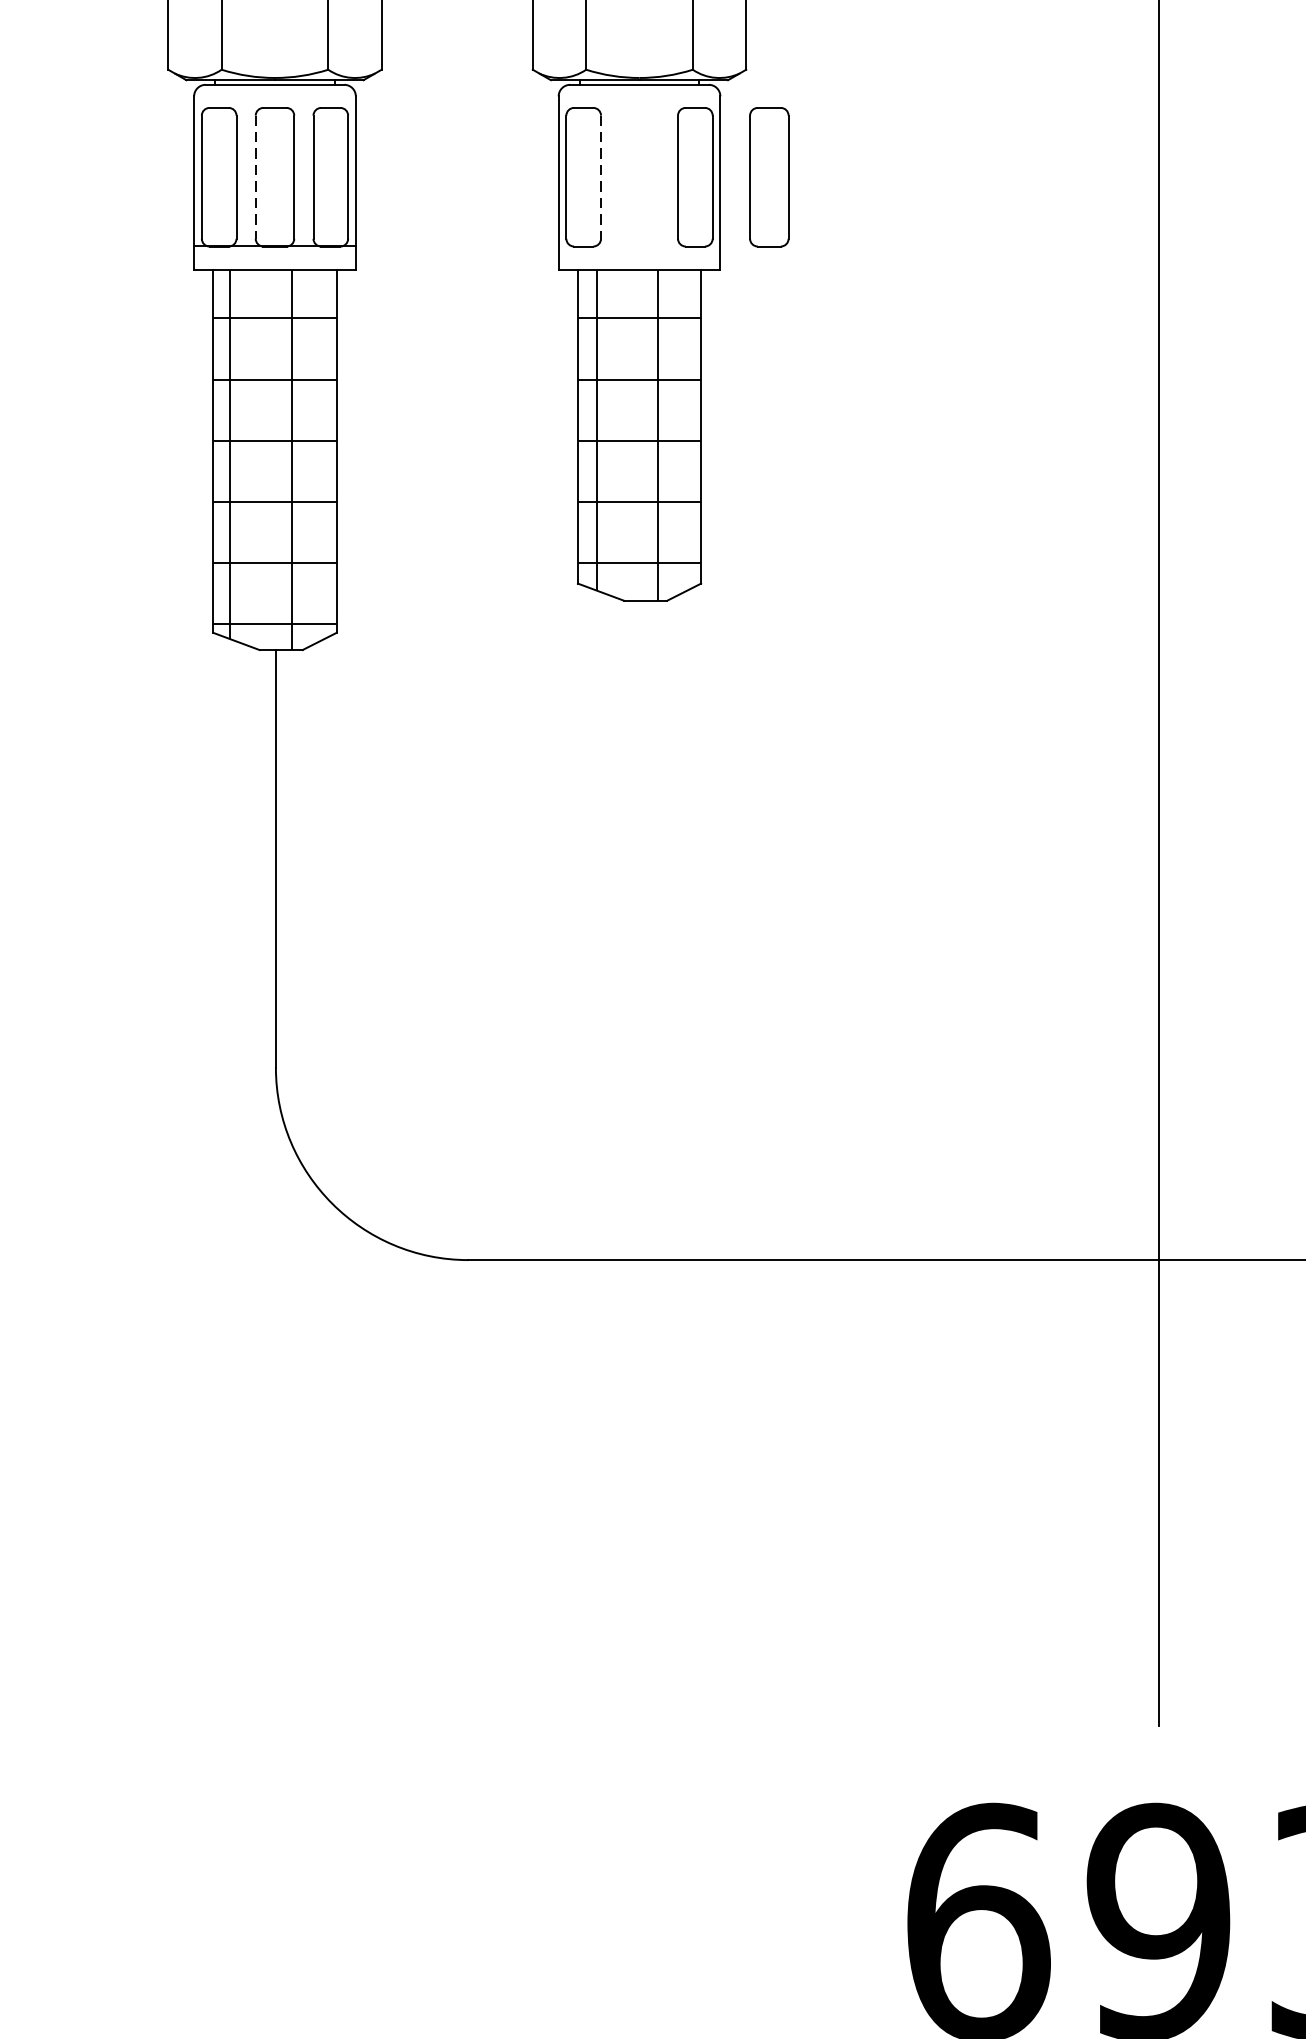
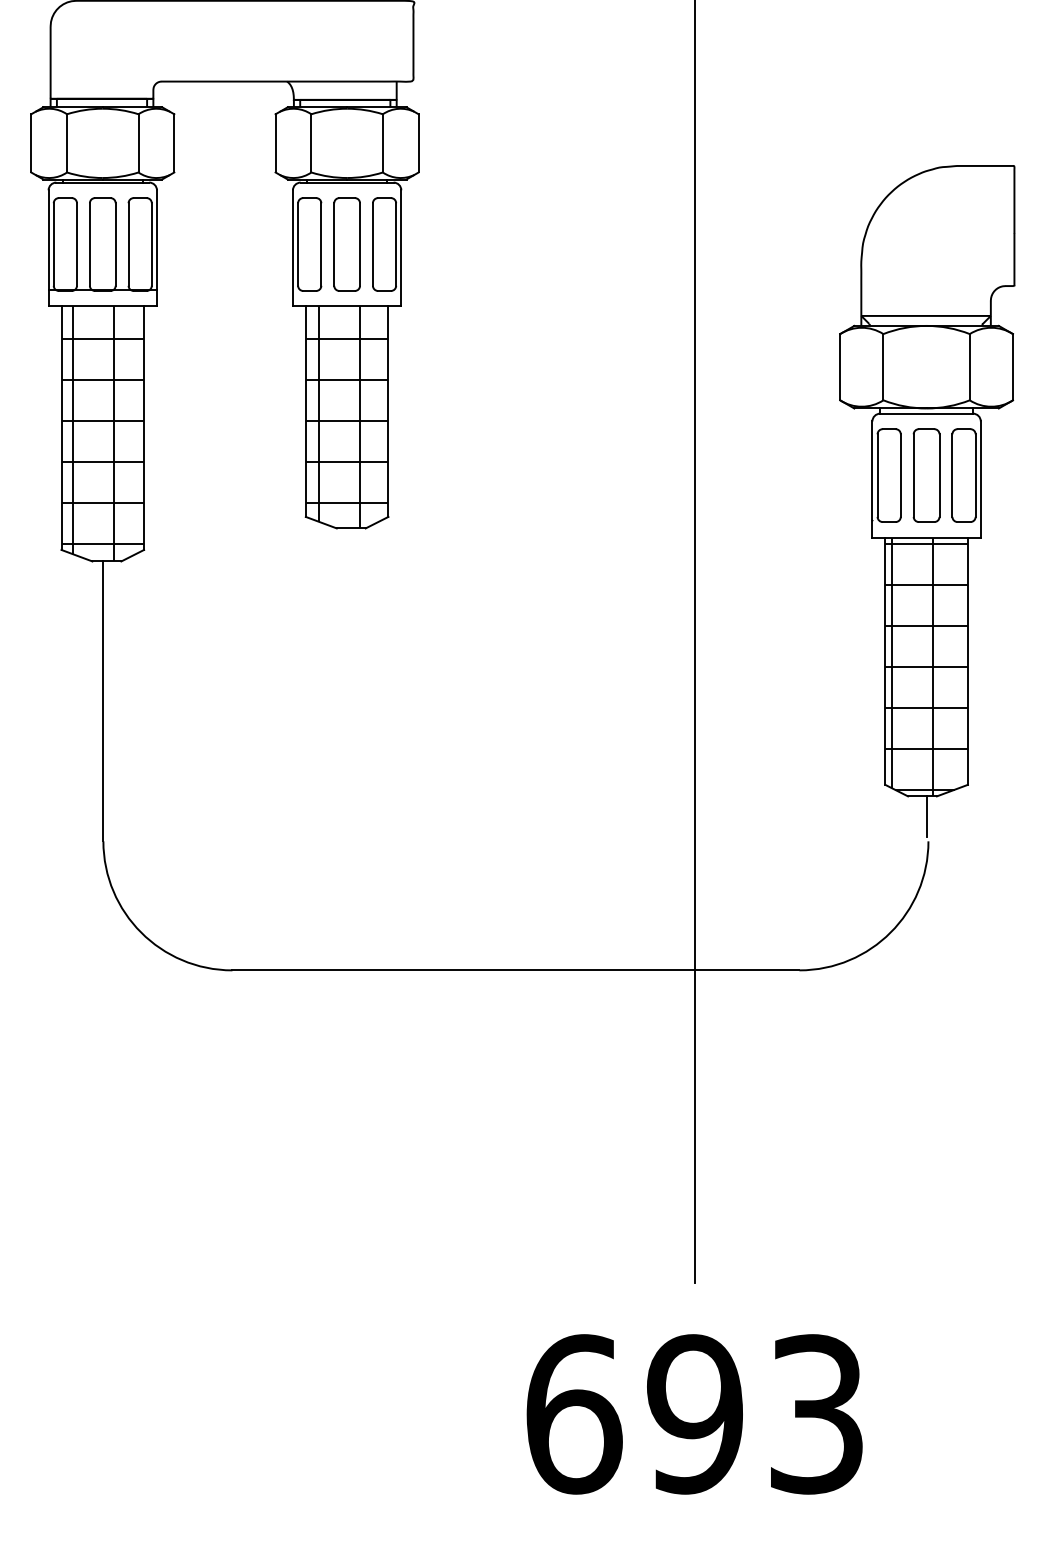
part: (768, 177) -> (346, 244), moved
line: (255, 178) -> (89, 245), dashed -> solid
line: (601, 178) -> (321, 245), dashed -> solid

